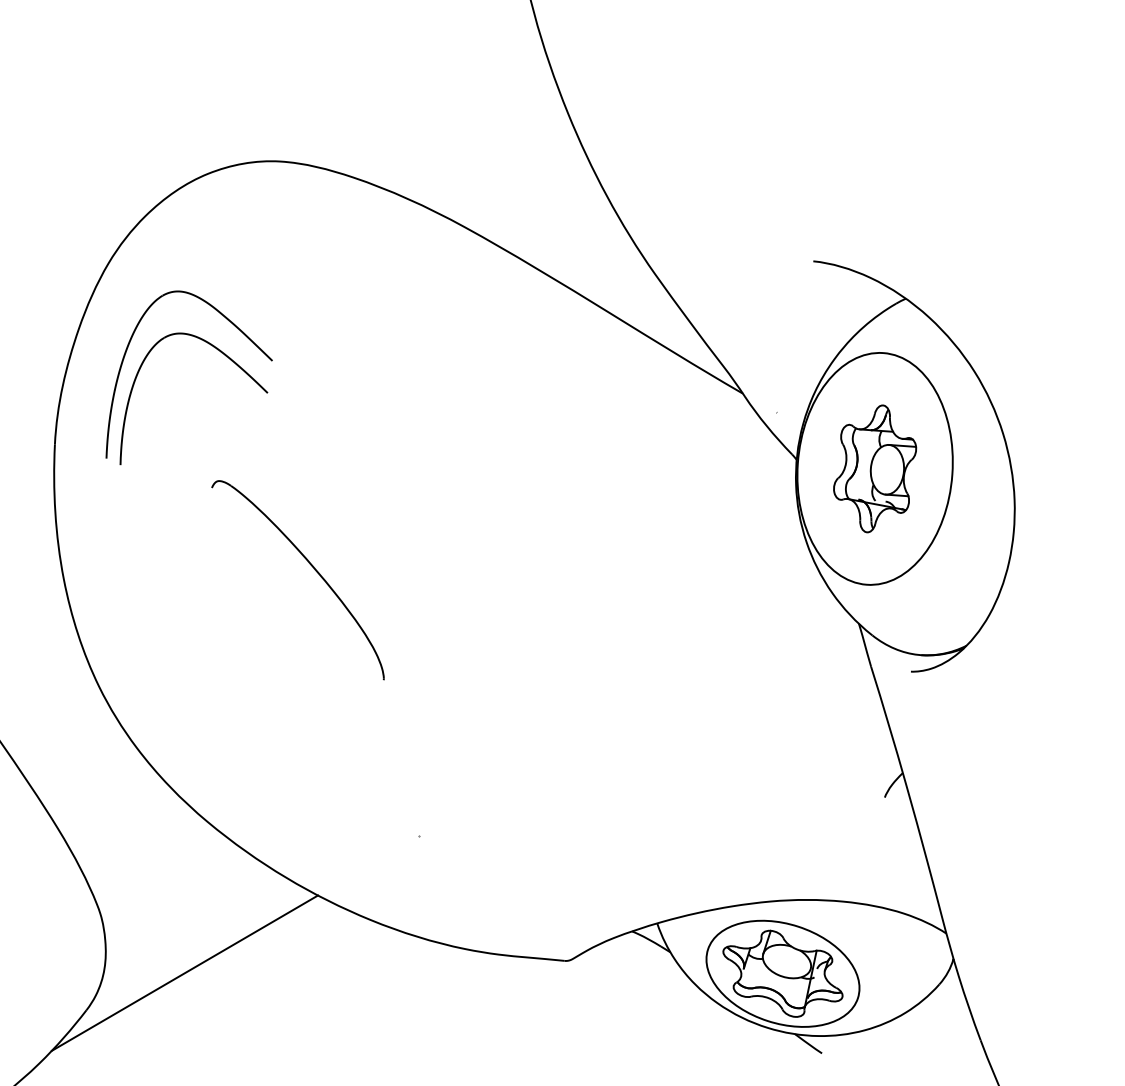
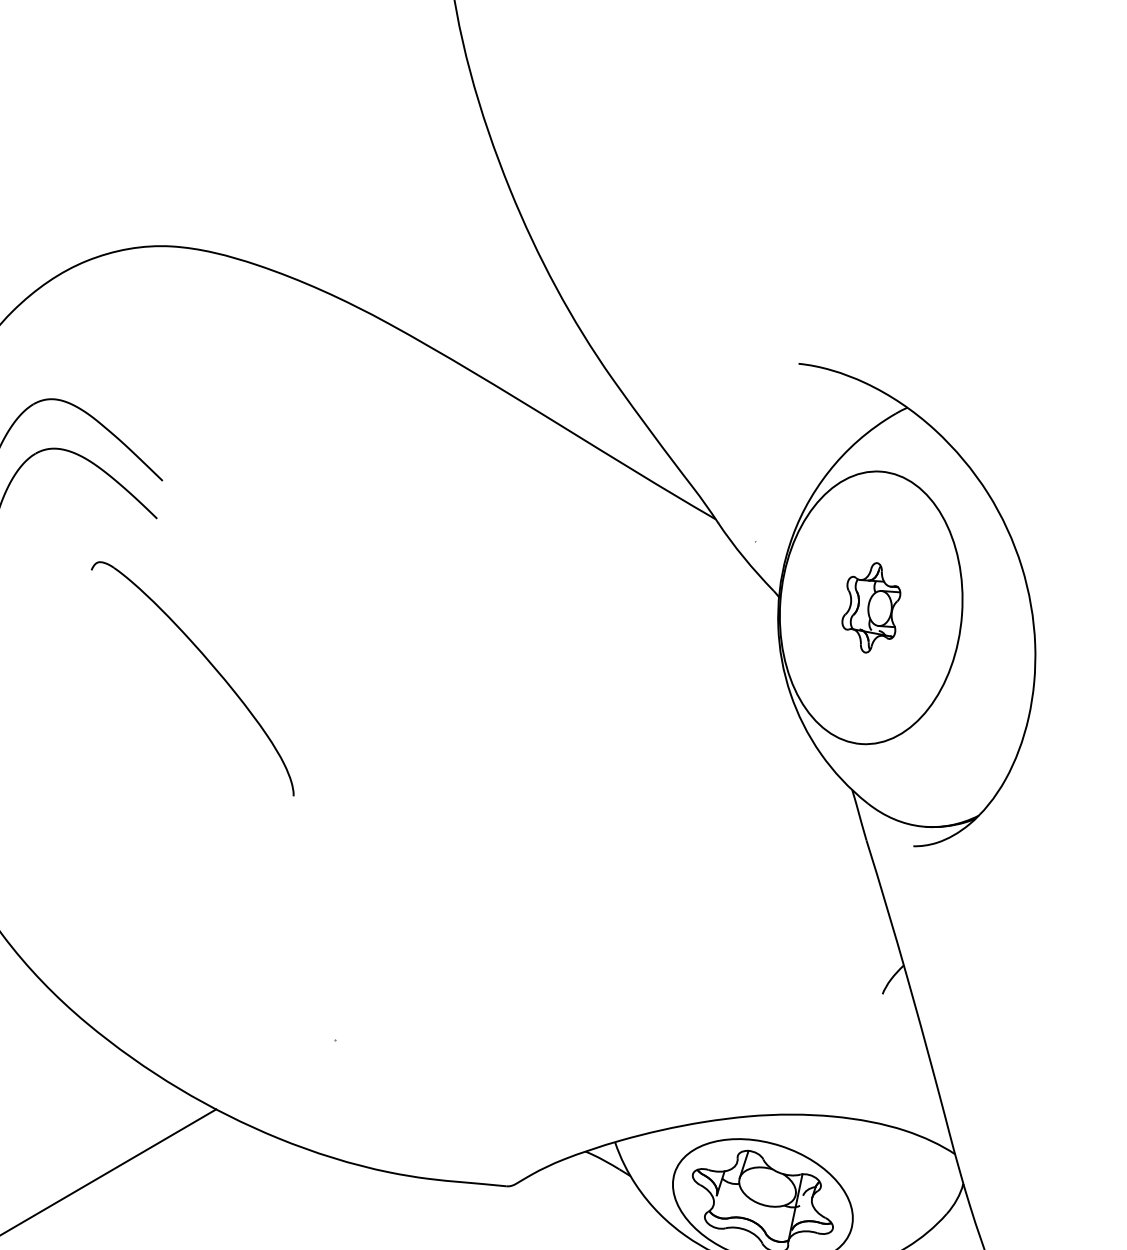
part: (875, 468) -> (871, 607), size x0.6
part: (311, 566) -> (208, 662), moved

